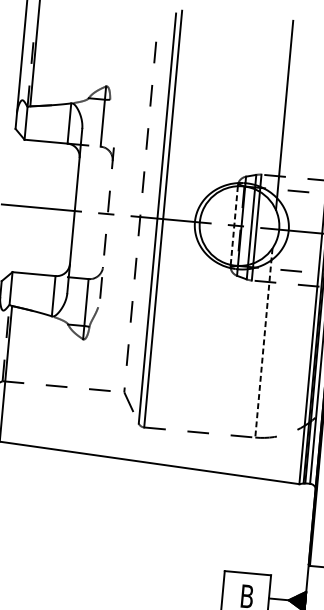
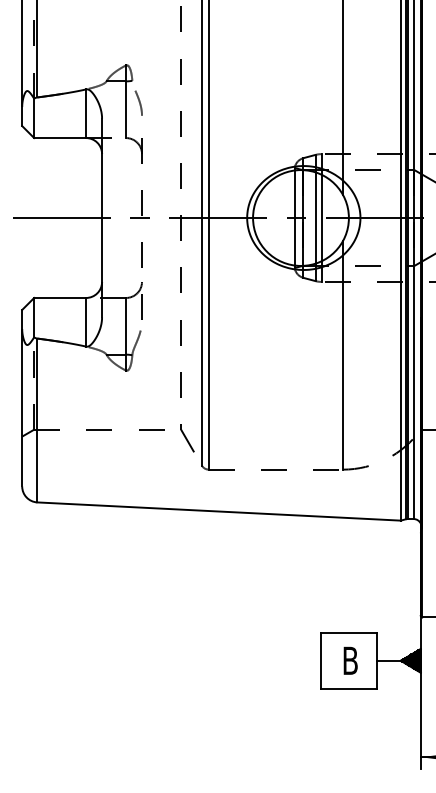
curve: (113, 118) -> (138, 102), added
line: (234, 225) -> (294, 218), dashed -> solid
line: (263, 343) -> (342, 355), dashed -> solid

